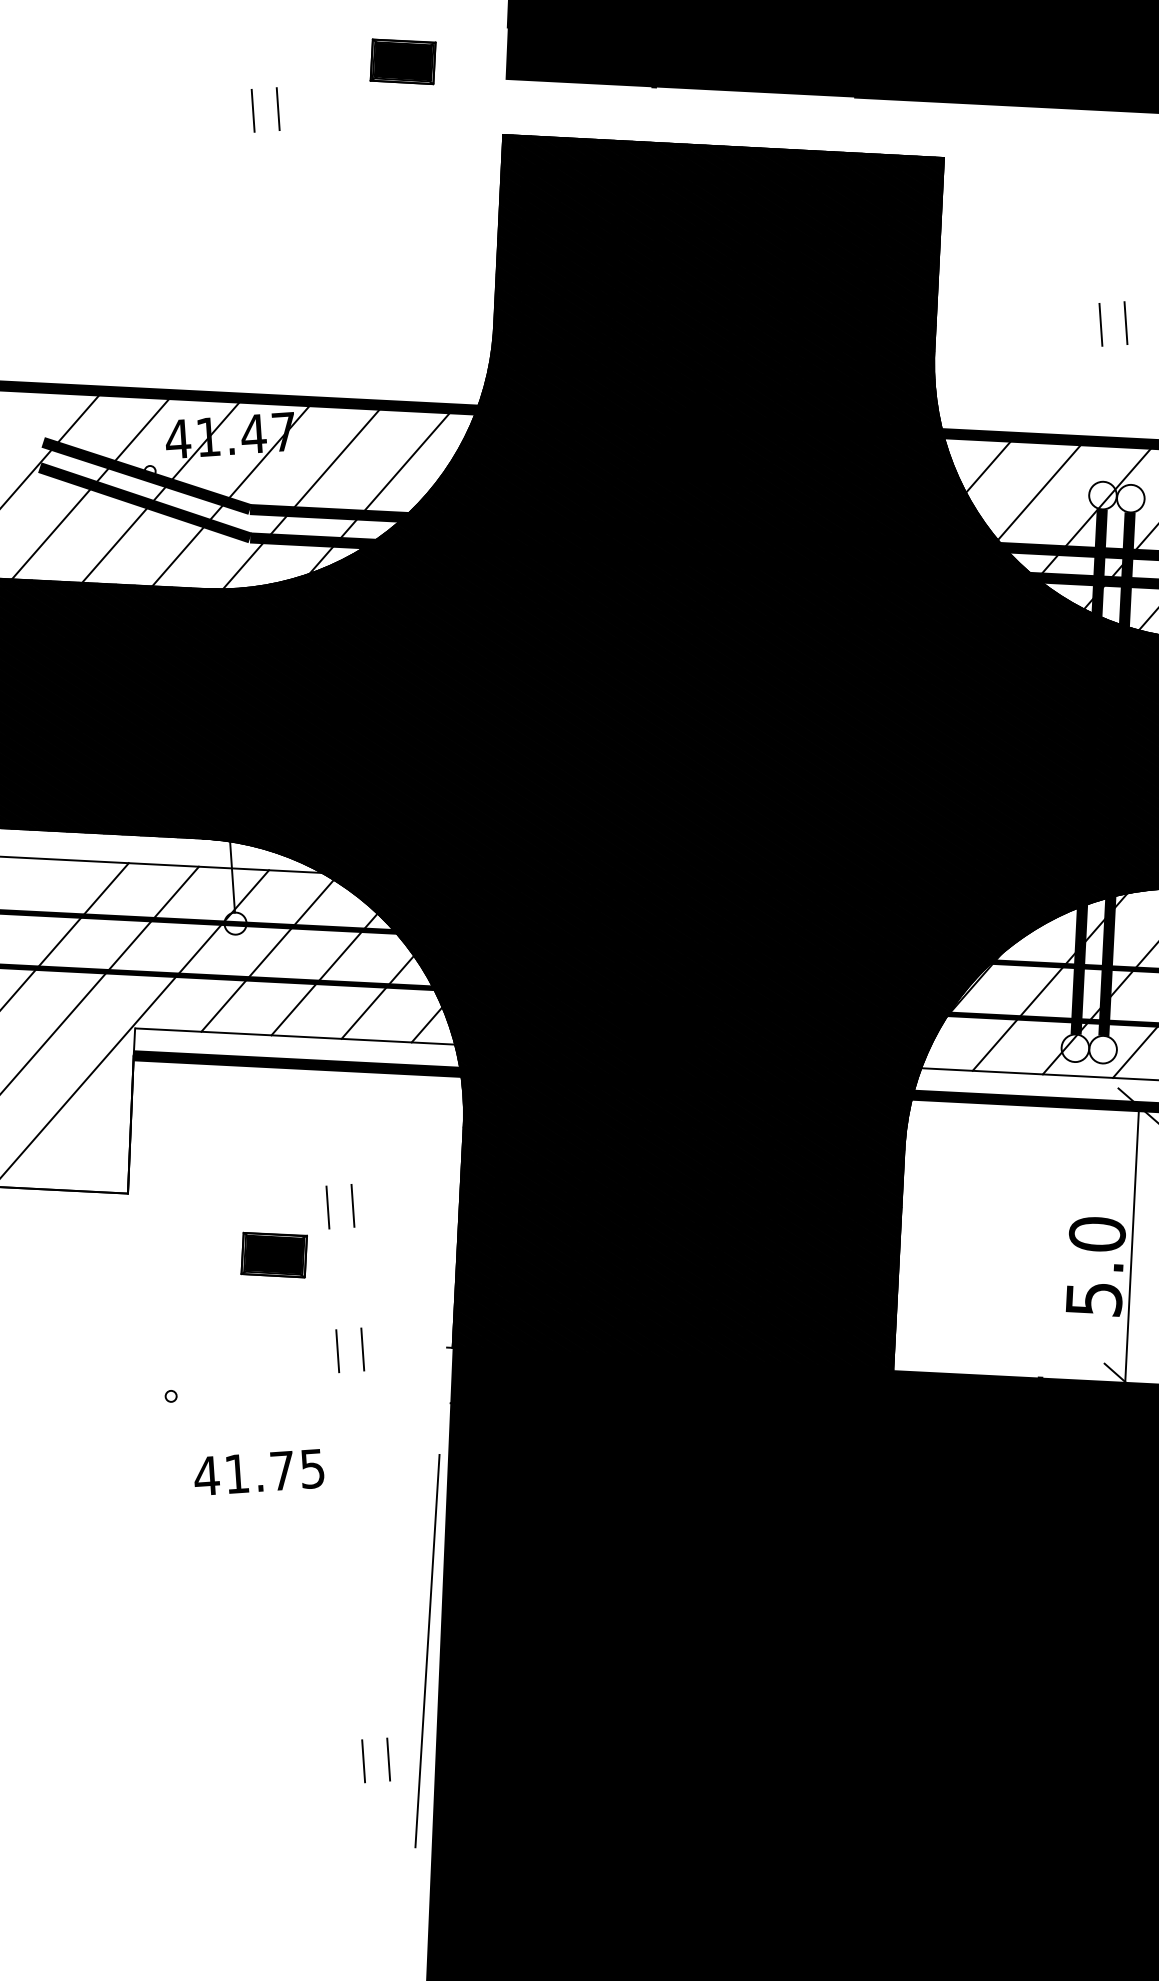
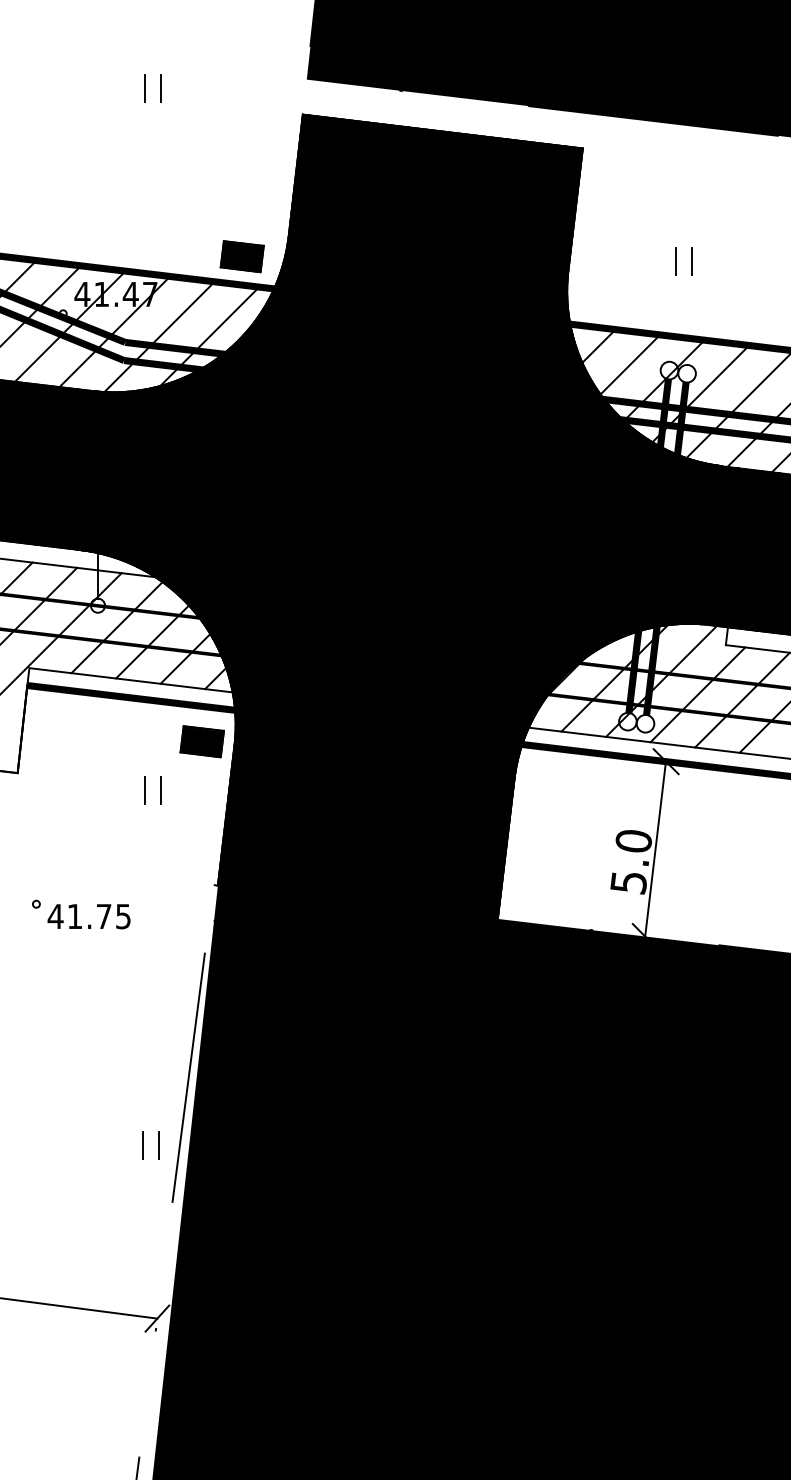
part: (401, 61) -> (241, 256), moved
part: (273, 1254) -> (201, 741), moved
part: (339, 1350) -> (145, 882), removed
text: (258, 1472) -> (88, 916), moved

